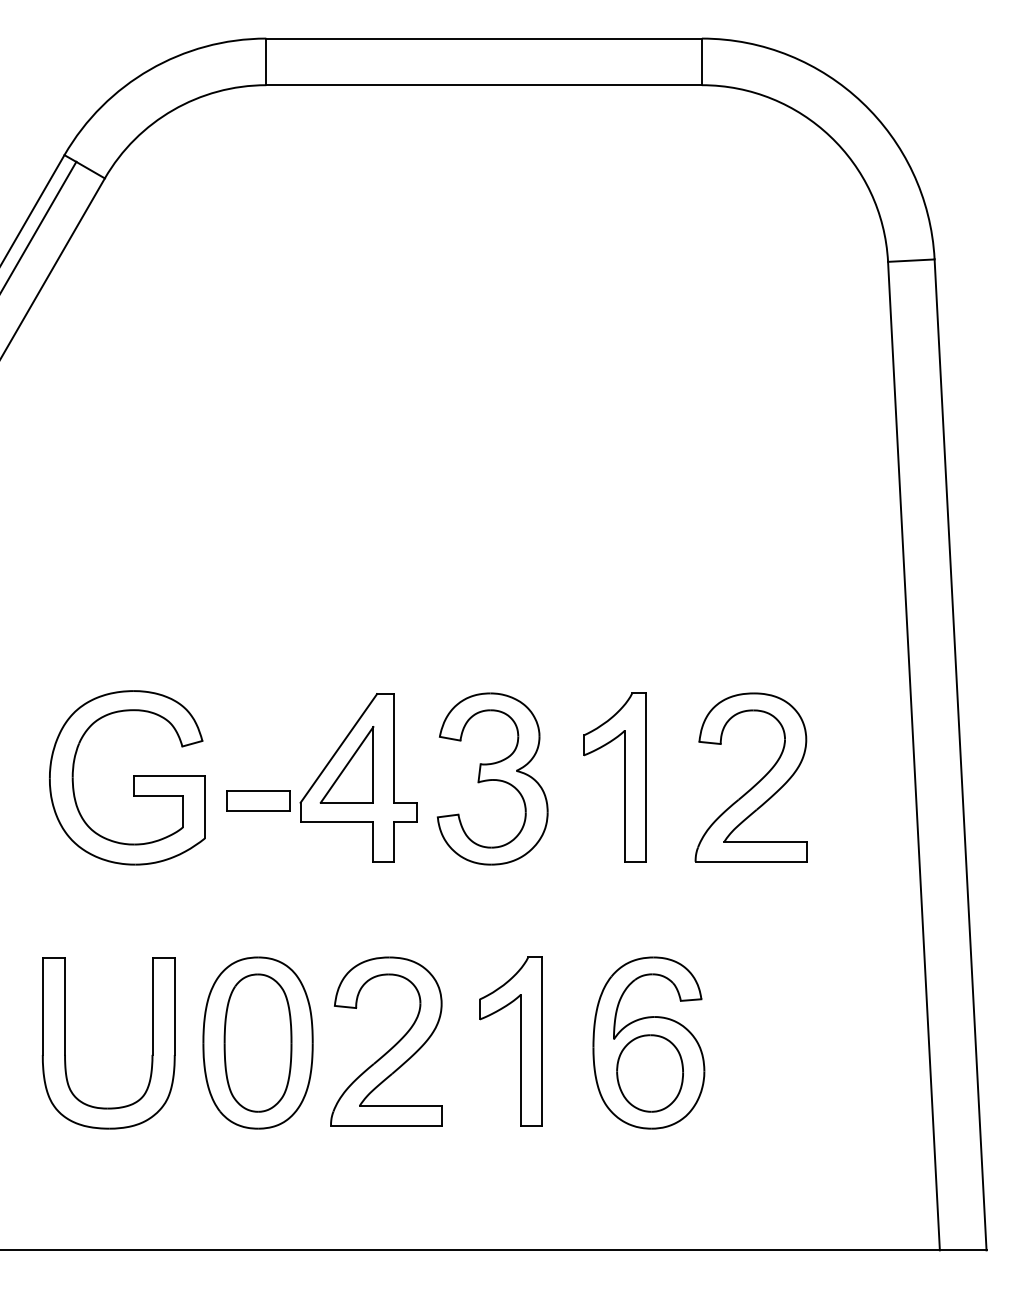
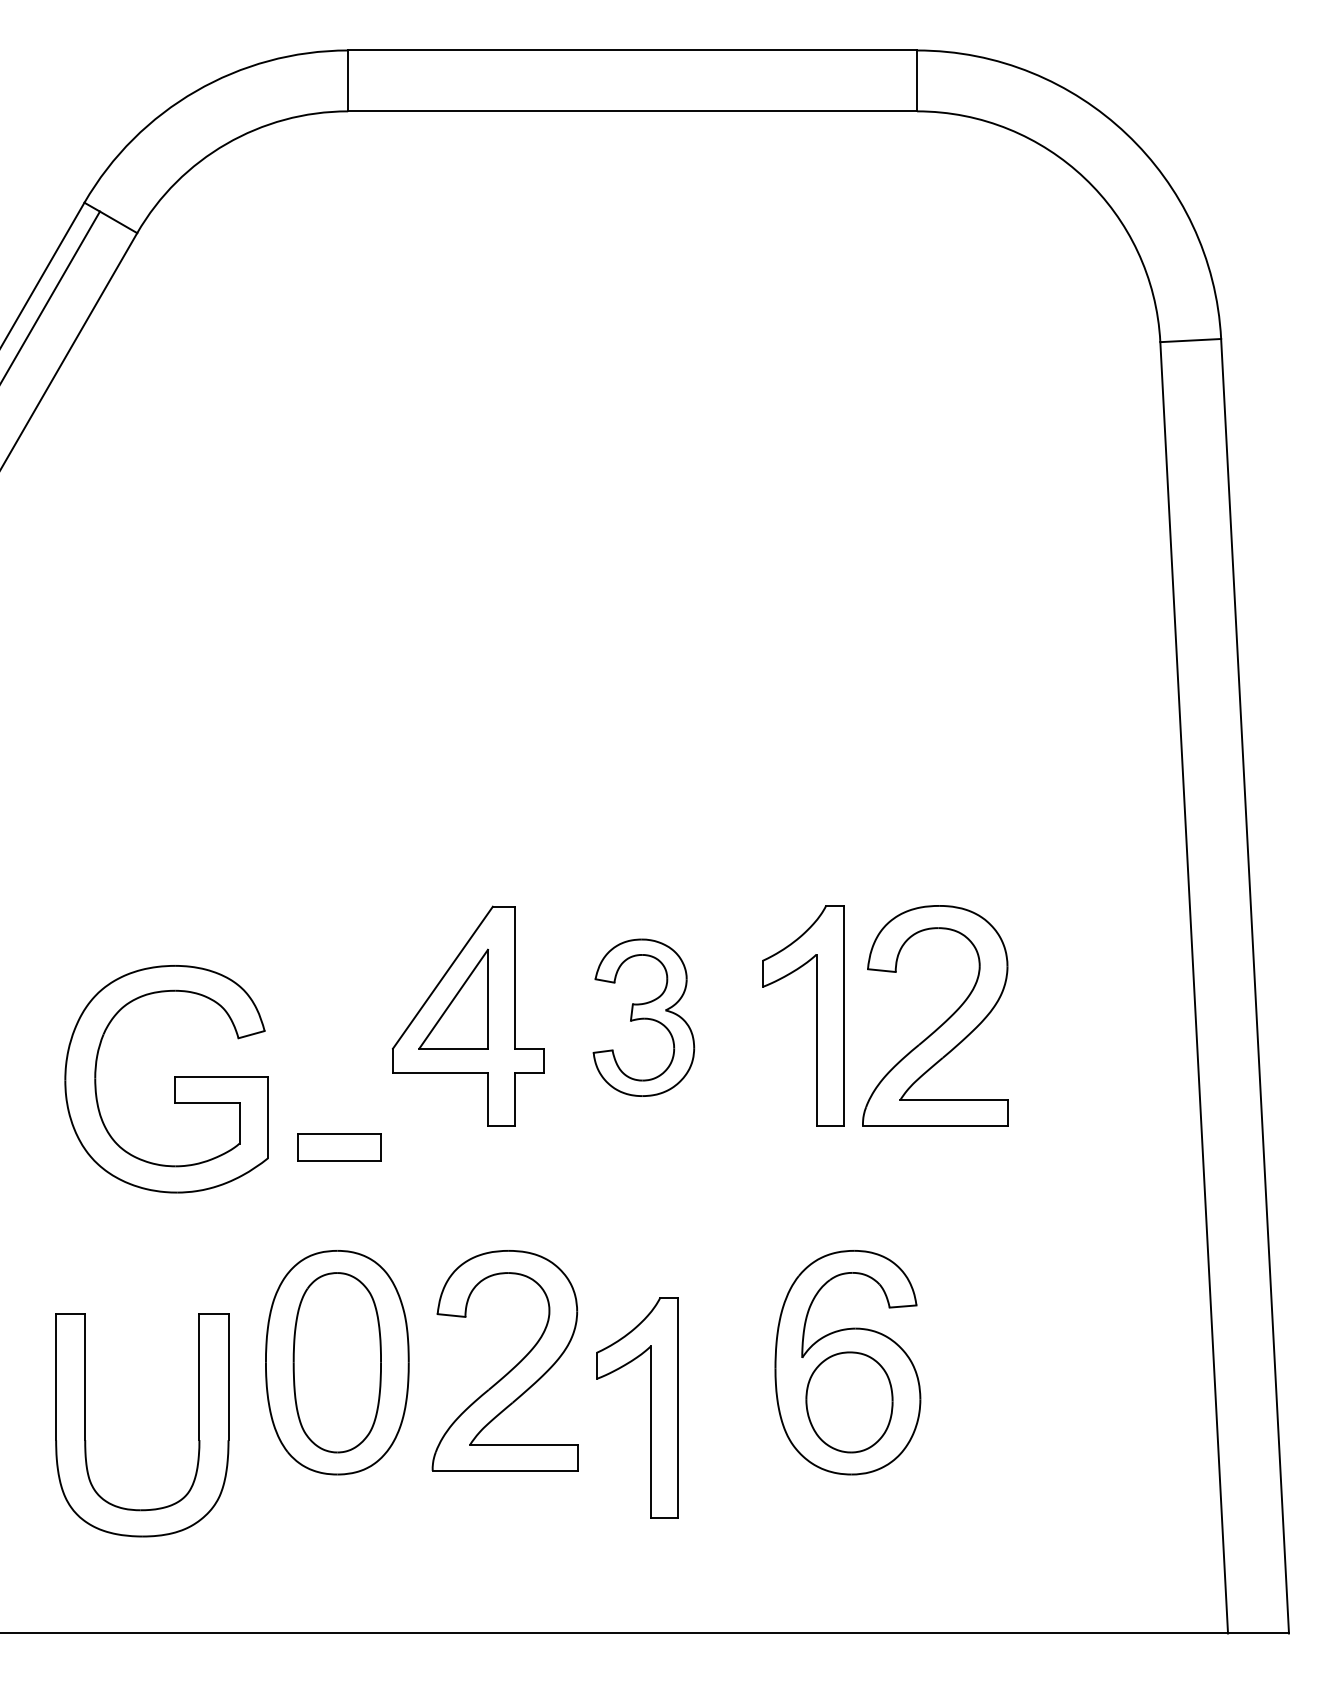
part: (133, 778) -> (174, 1079), moved
part: (492, 778) -> (643, 1017), size x0.7
part: (757, 782) -> (943, 1022), moved
part: (258, 801) -> (339, 1147), moved
part: (520, 1041) -> (650, 1407), moved
part: (151, 1043) -> (198, 1425), moved

